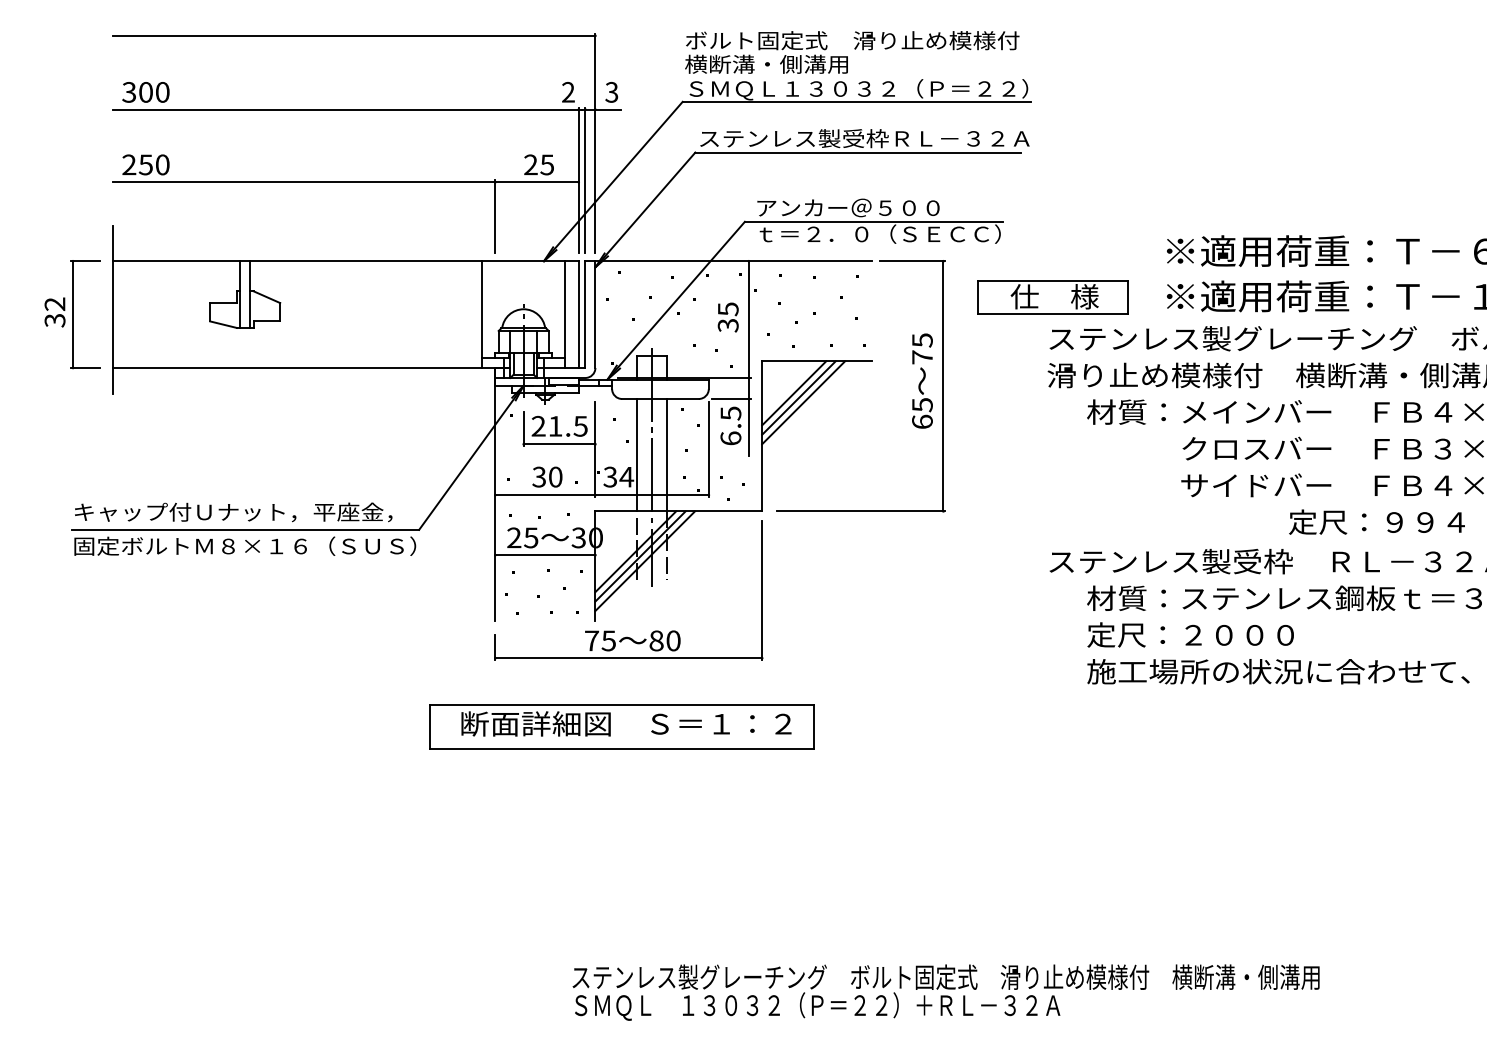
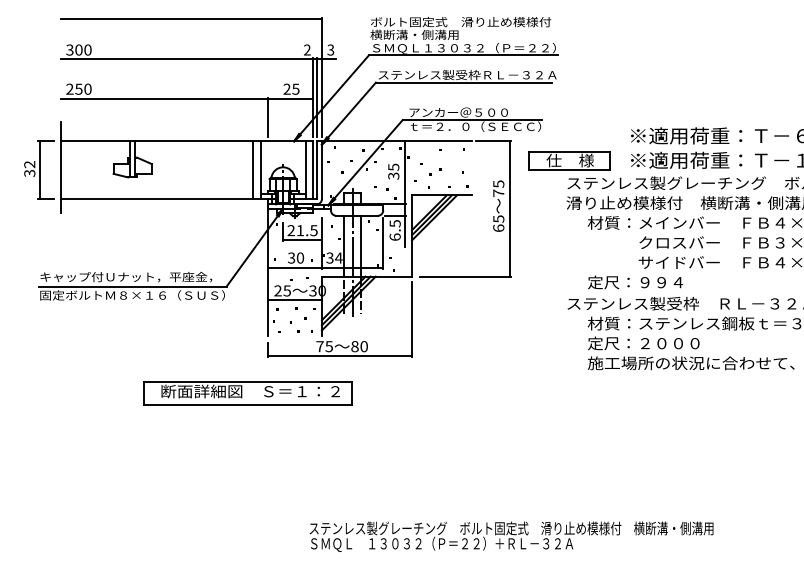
line: (468, 315) -> (253, 170), added
text: (1376, 522) -> (635, 282), moved
part: (620, 727) -> (247, 393), moved

